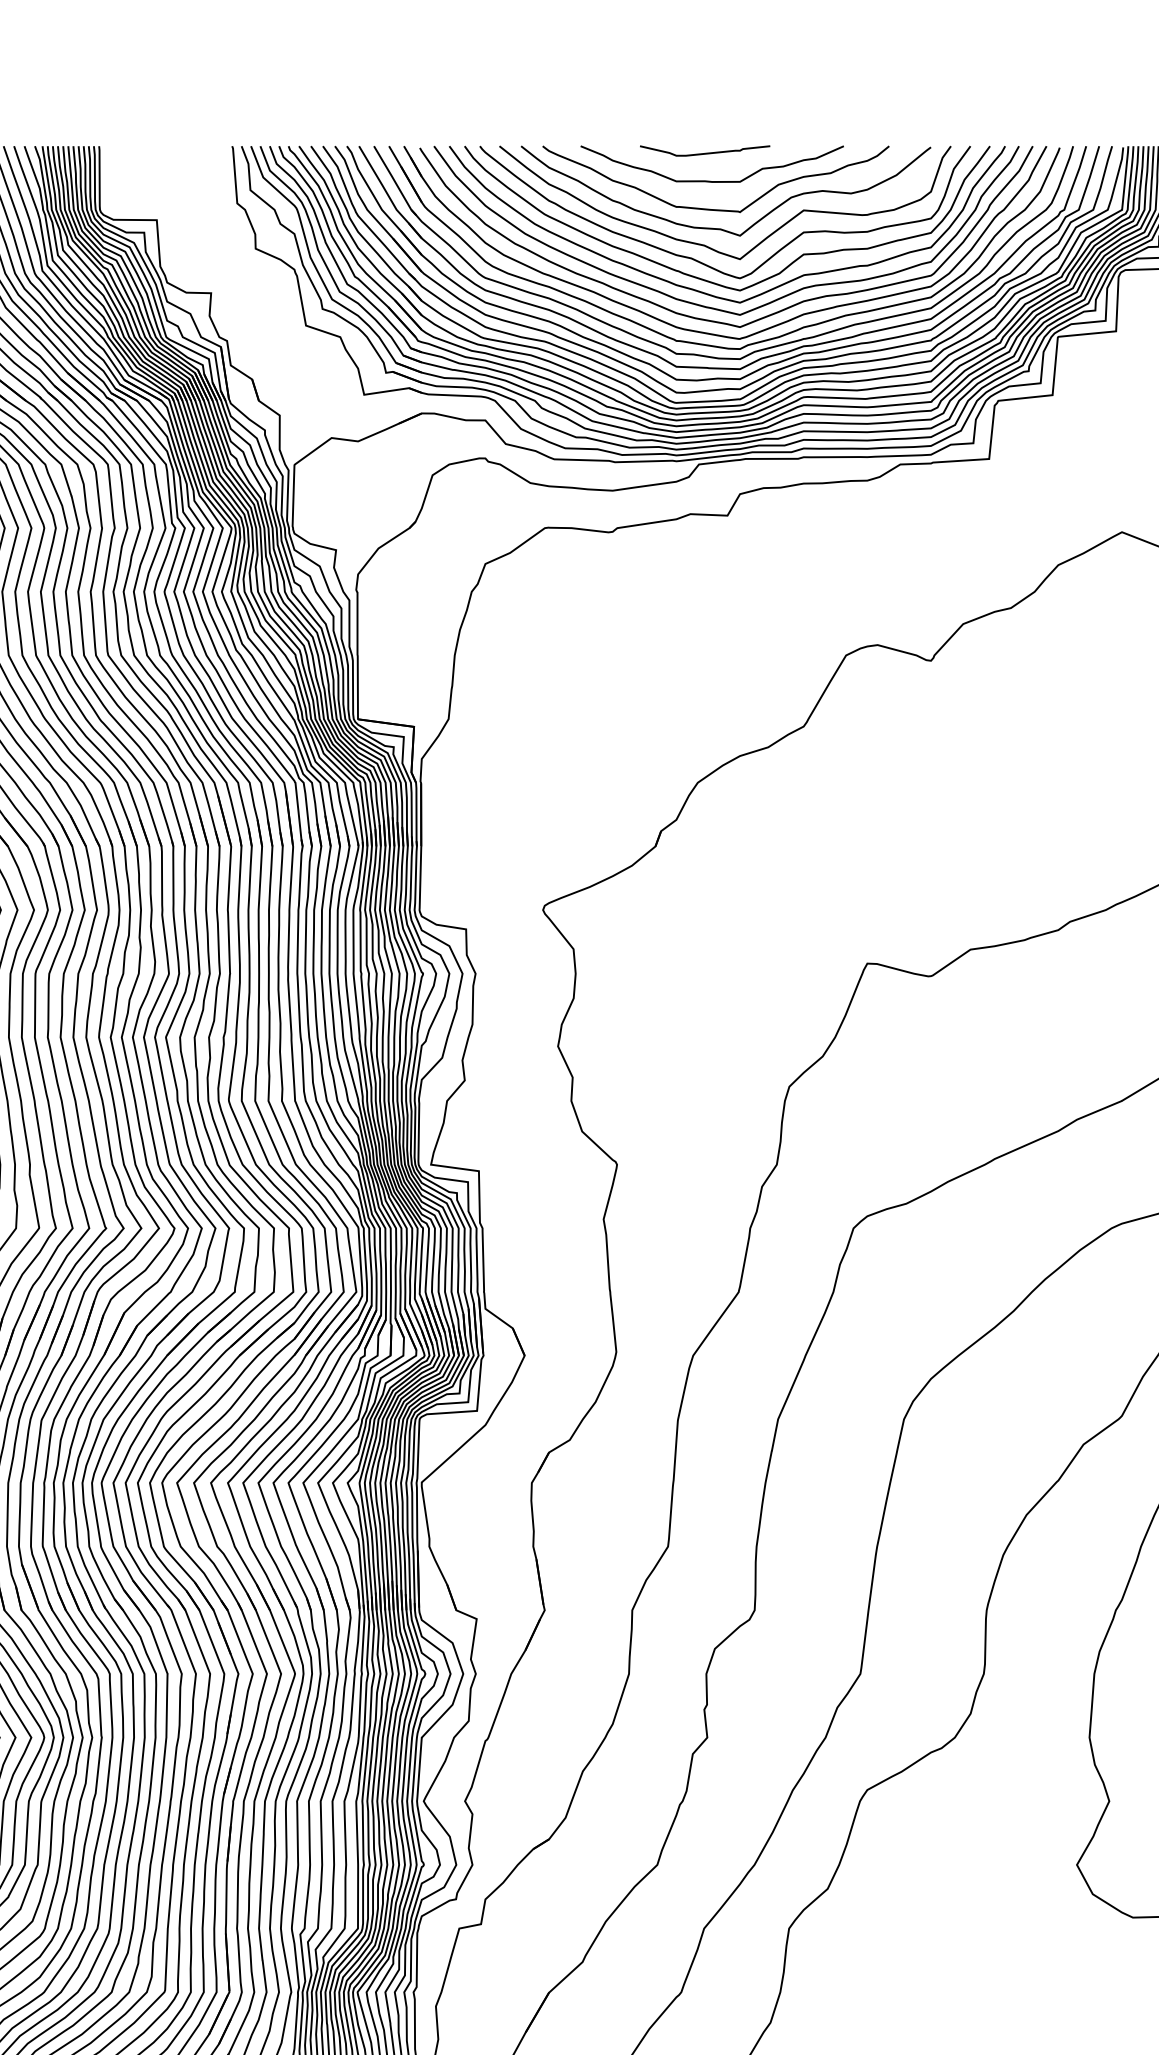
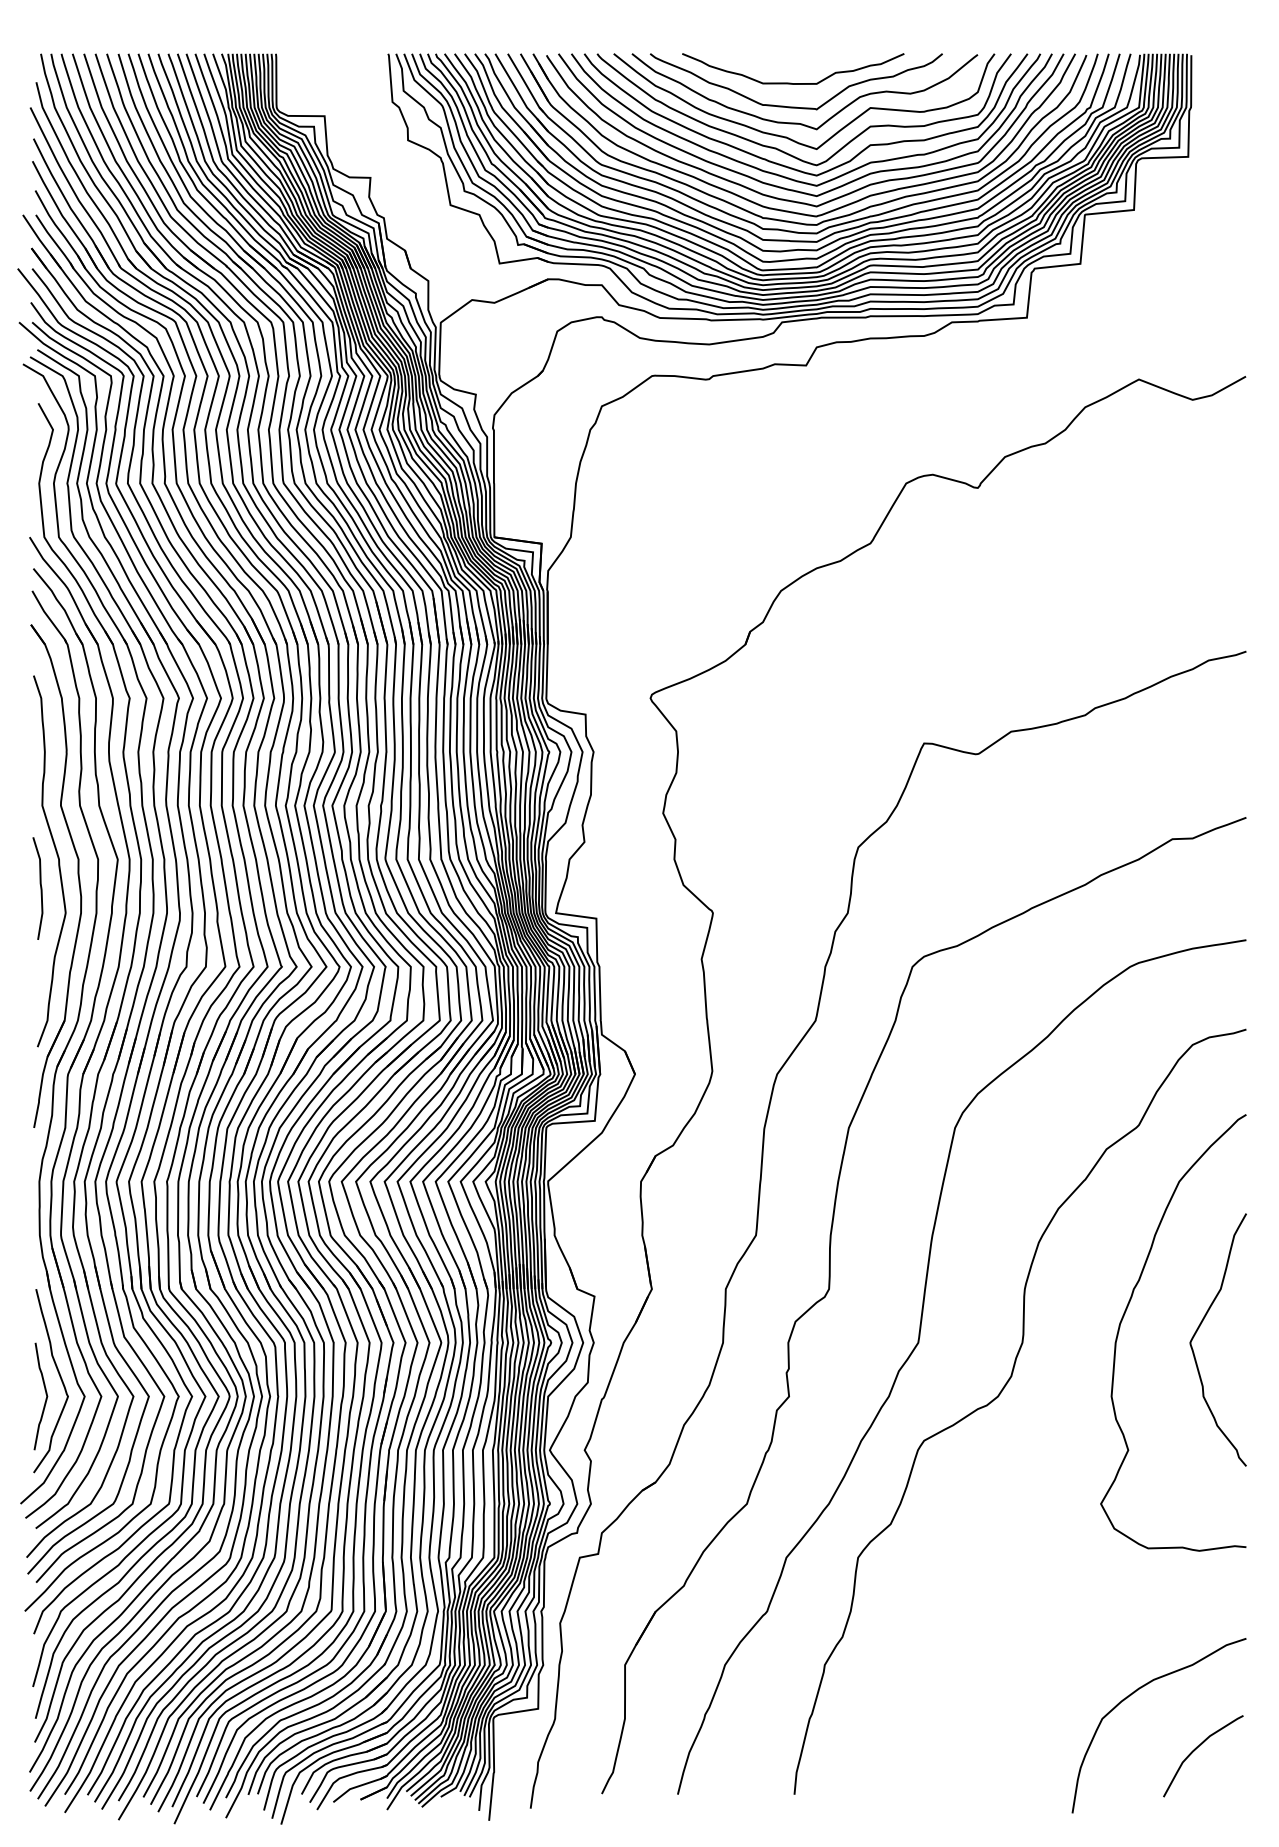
curve: (705, 152) -> (787, 59), removed

